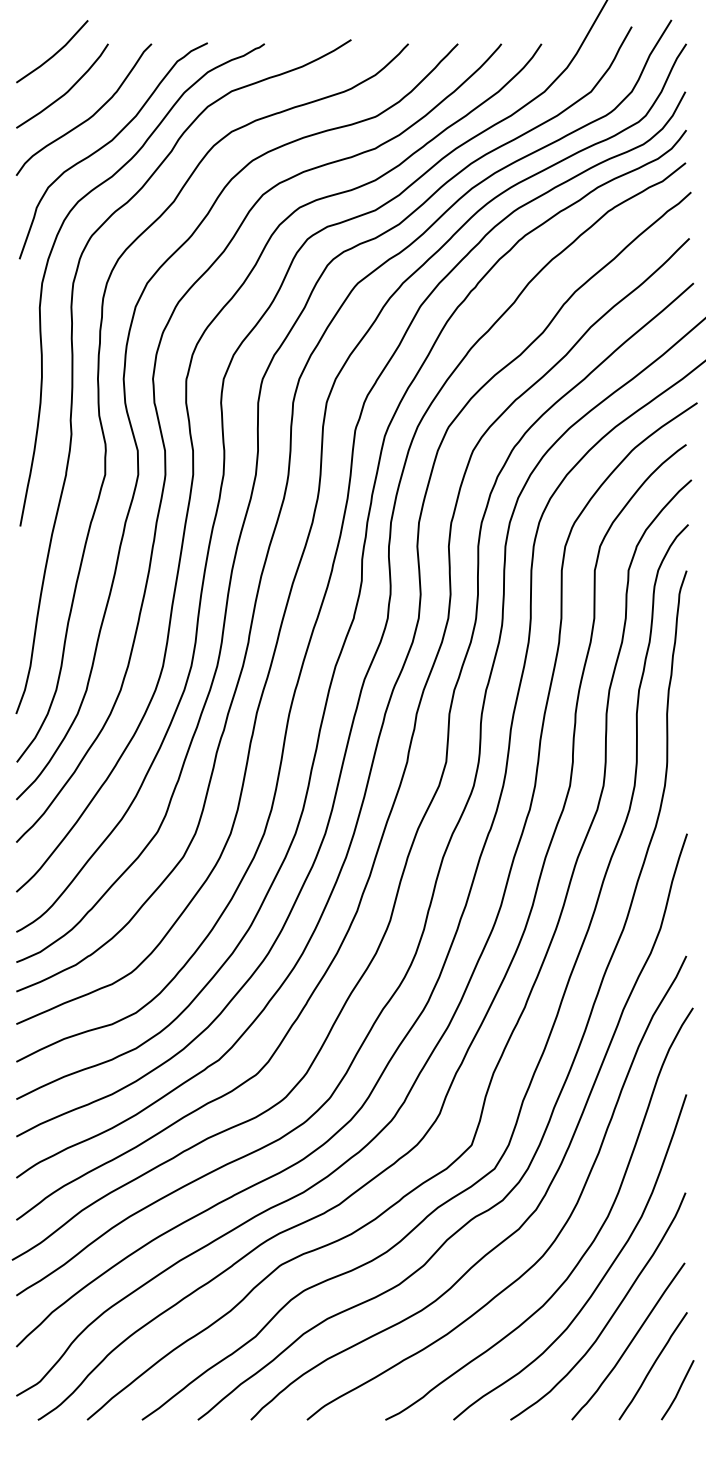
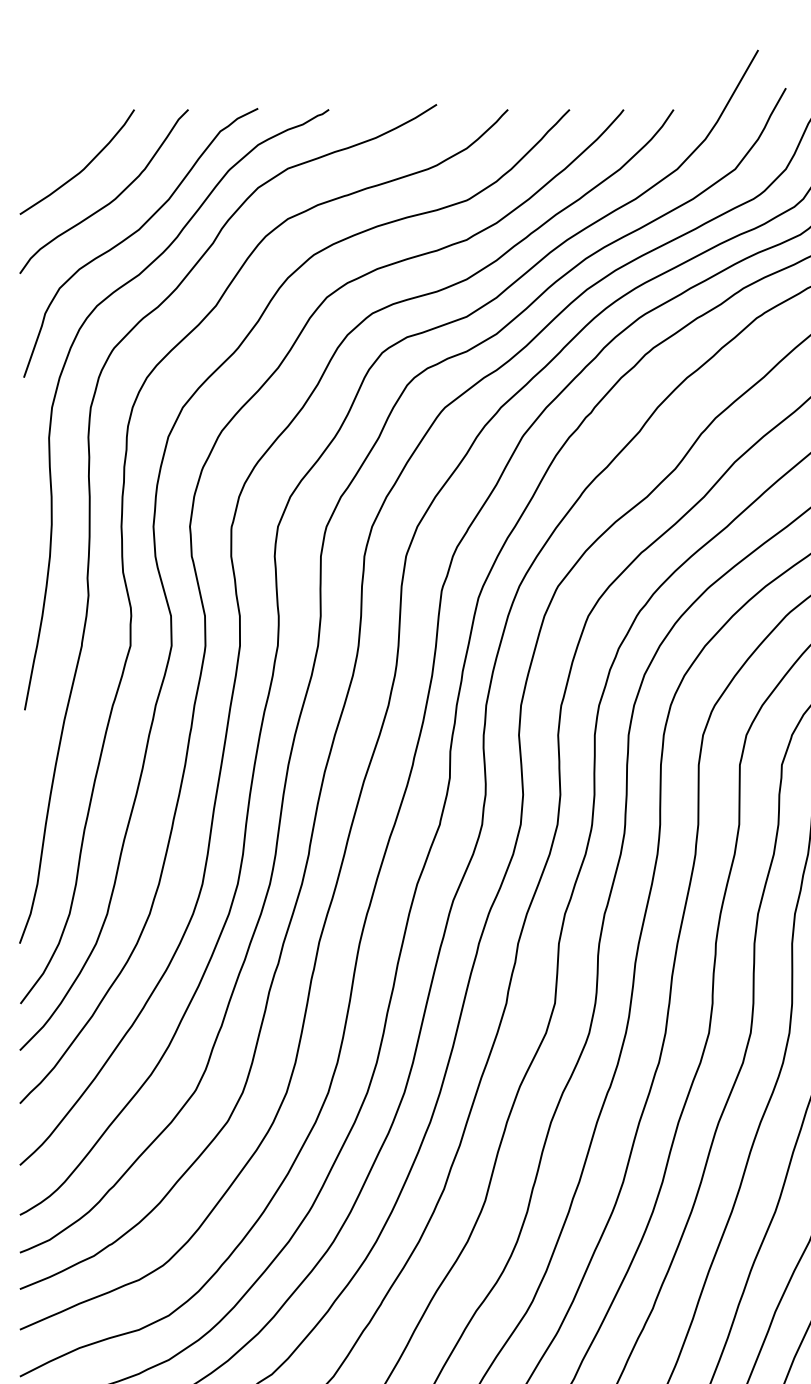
line: (54, 53) -> (67, 121), removed

